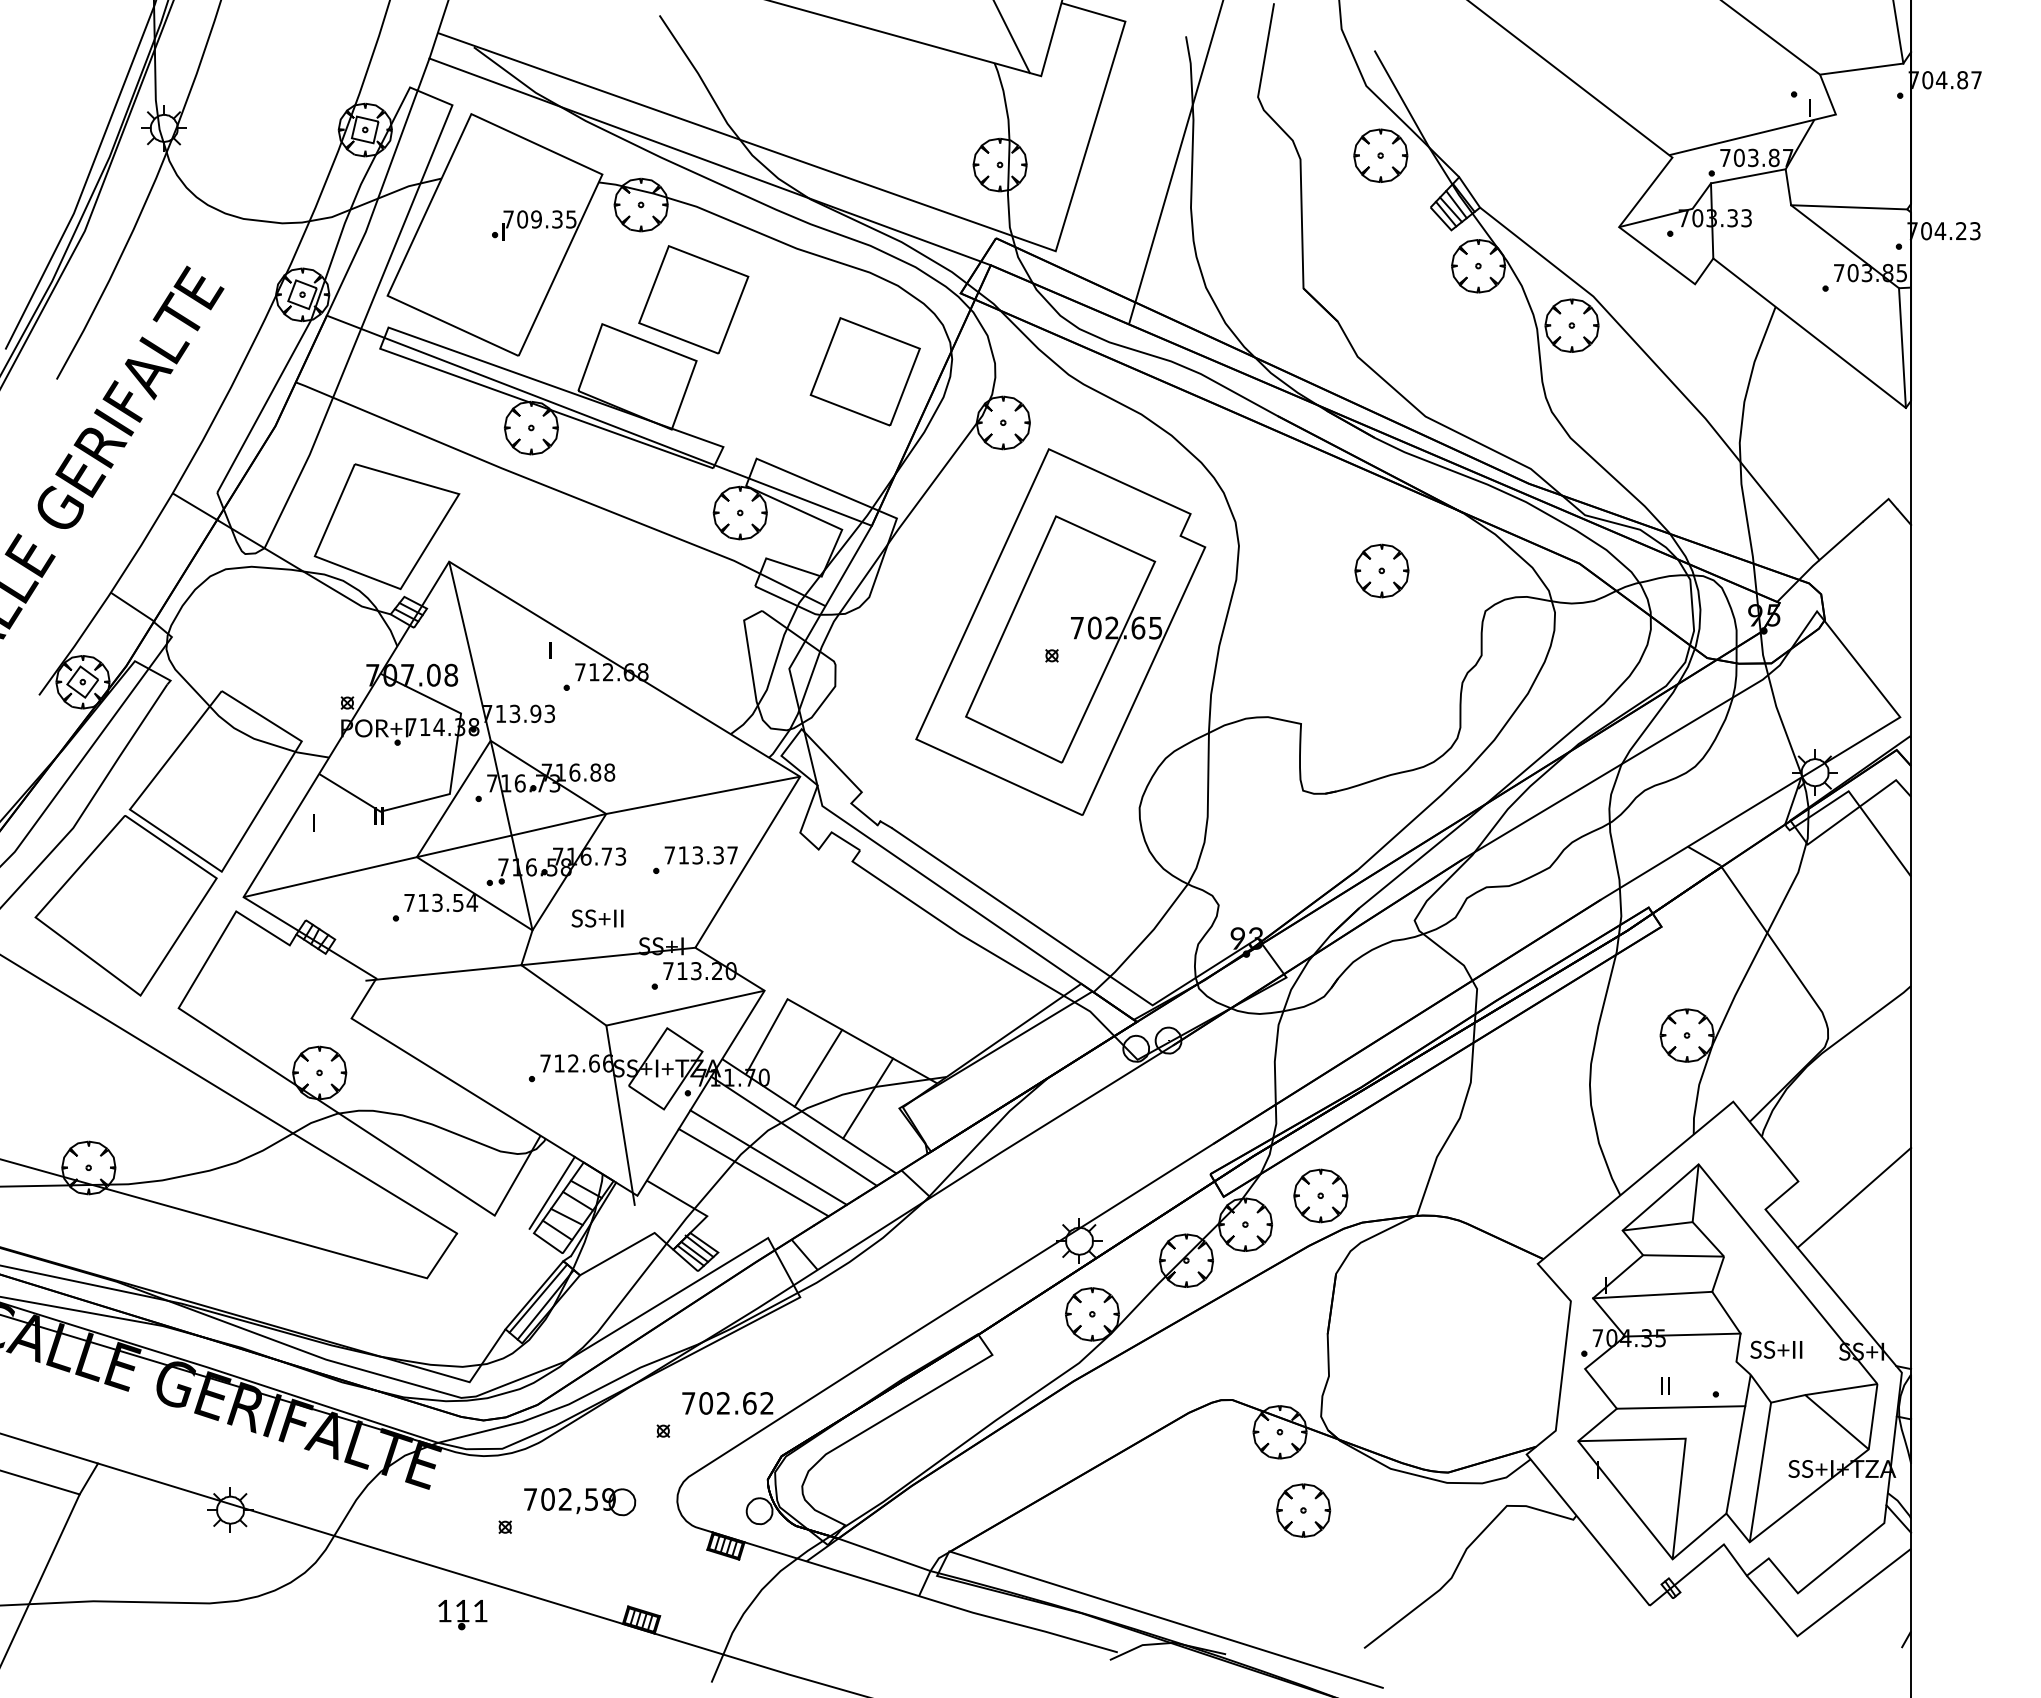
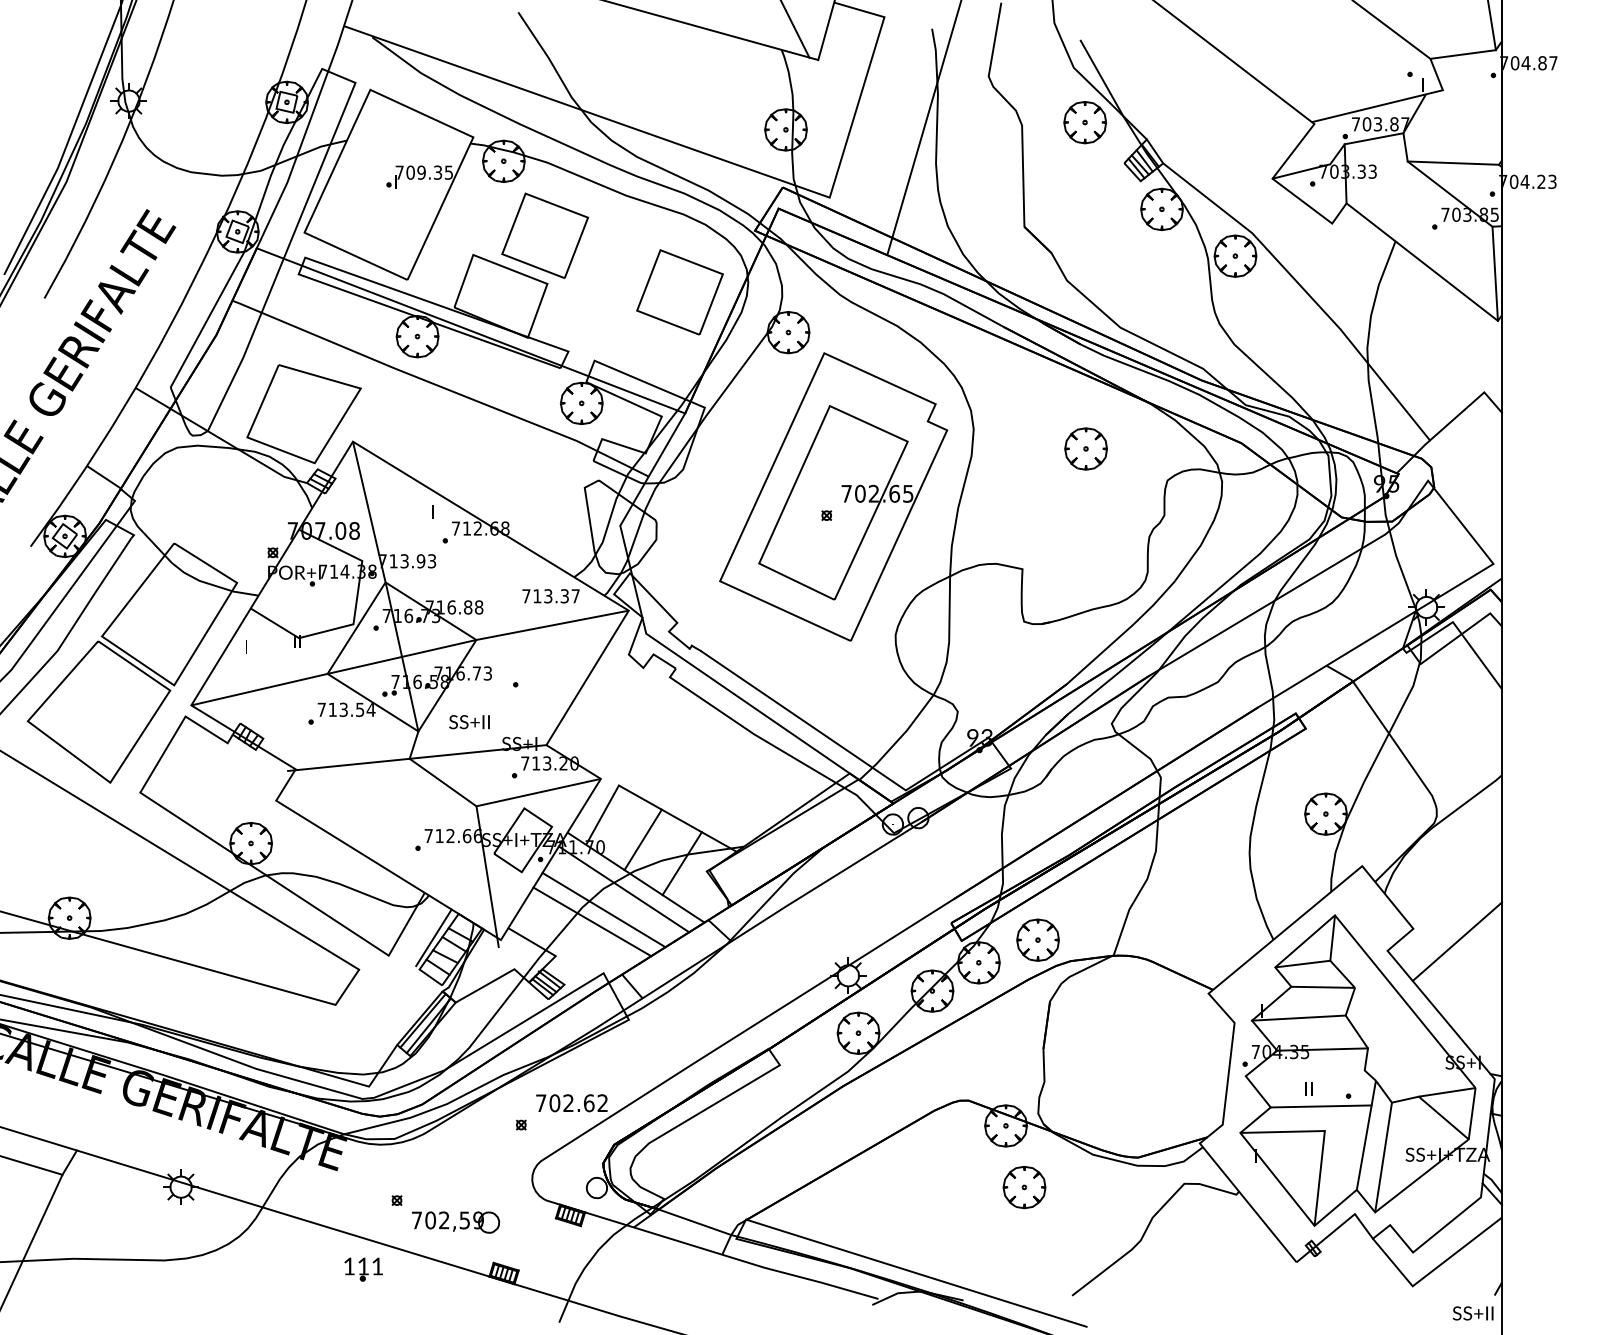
line: (709, 161) -> (557, 127), removed
text: (700, 855) -> (550, 596), moved
text: (1776, 1349) -> (1473, 1313), moved
part: (580, 1502) -> (456, 1222), moved

